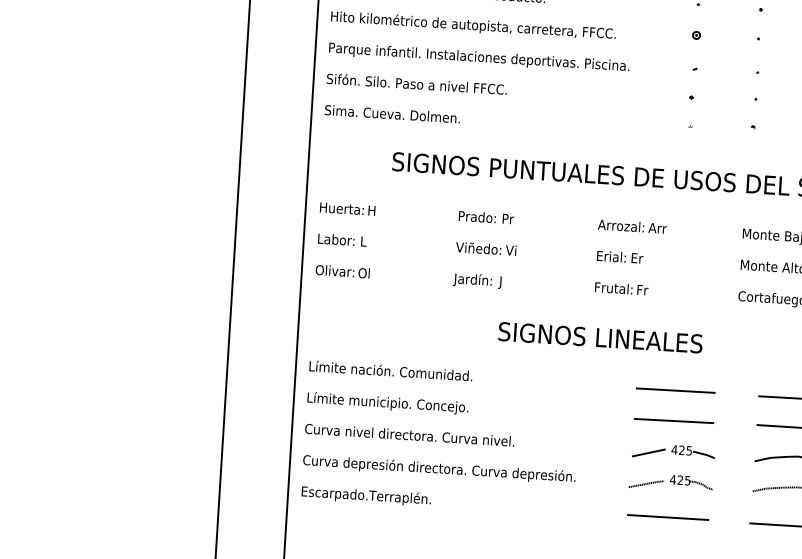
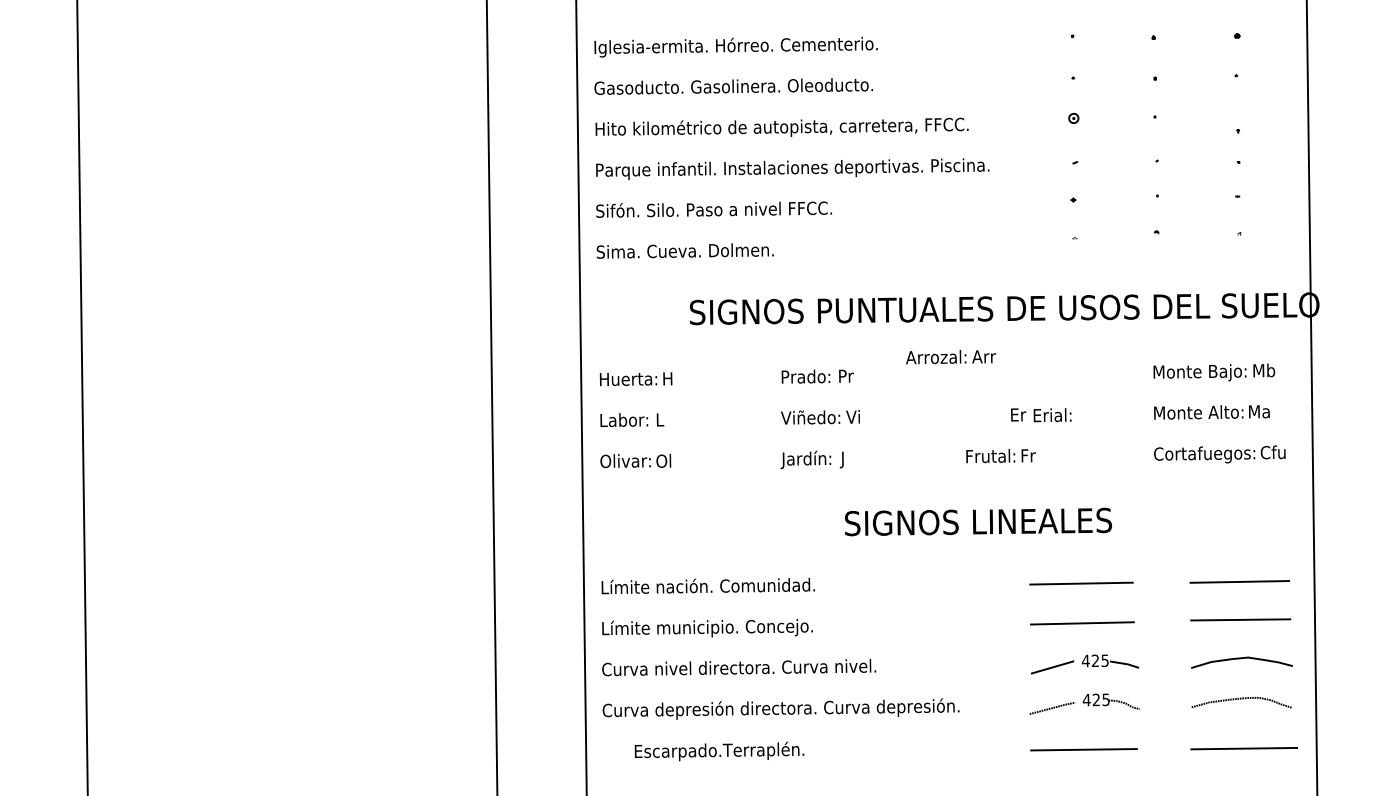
text: (632, 227) -> (951, 357), moved
text: (611, 256) -> (1052, 415), moved
text: (366, 496) -> (719, 751), moved

